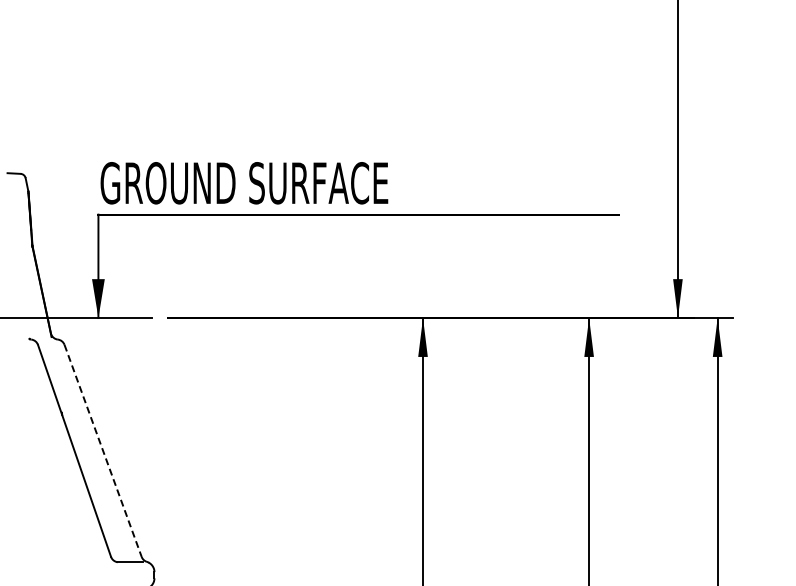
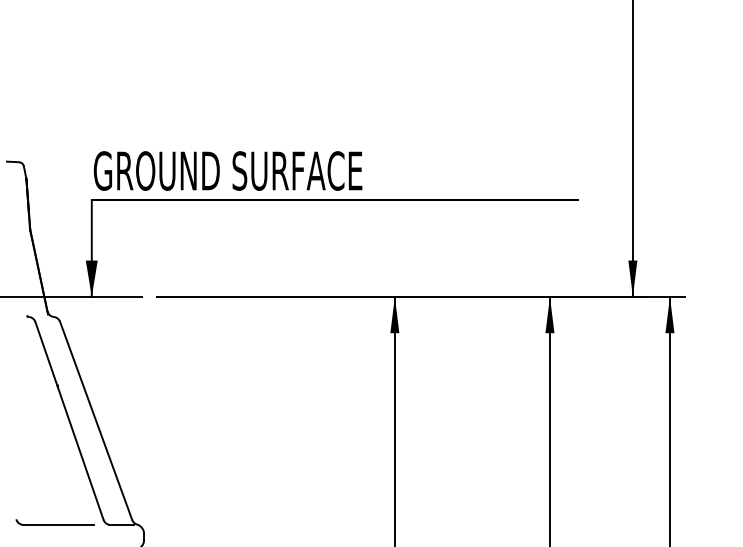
line: (103, 450) -> (96, 420), dashed -> solid
part: (58, 559) -> (54, 522), added

